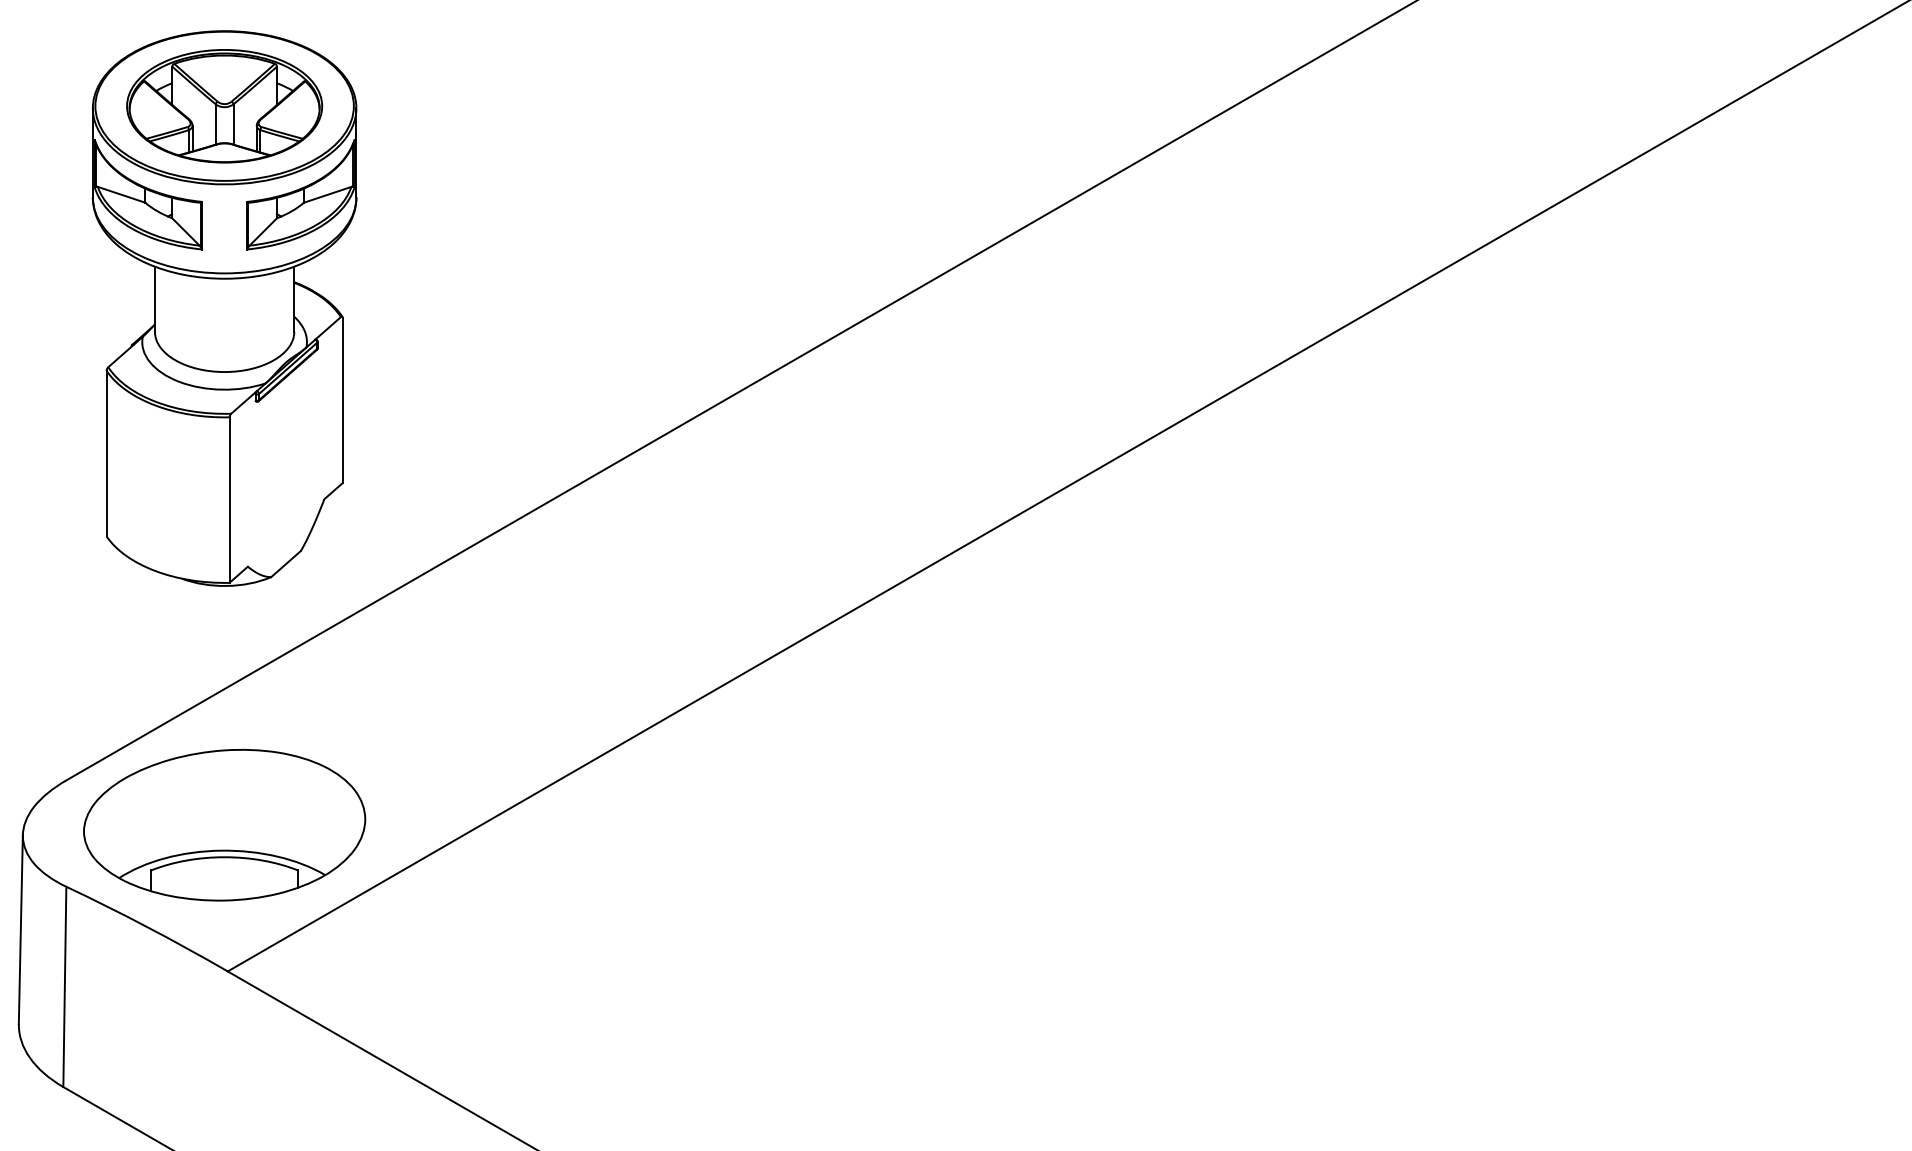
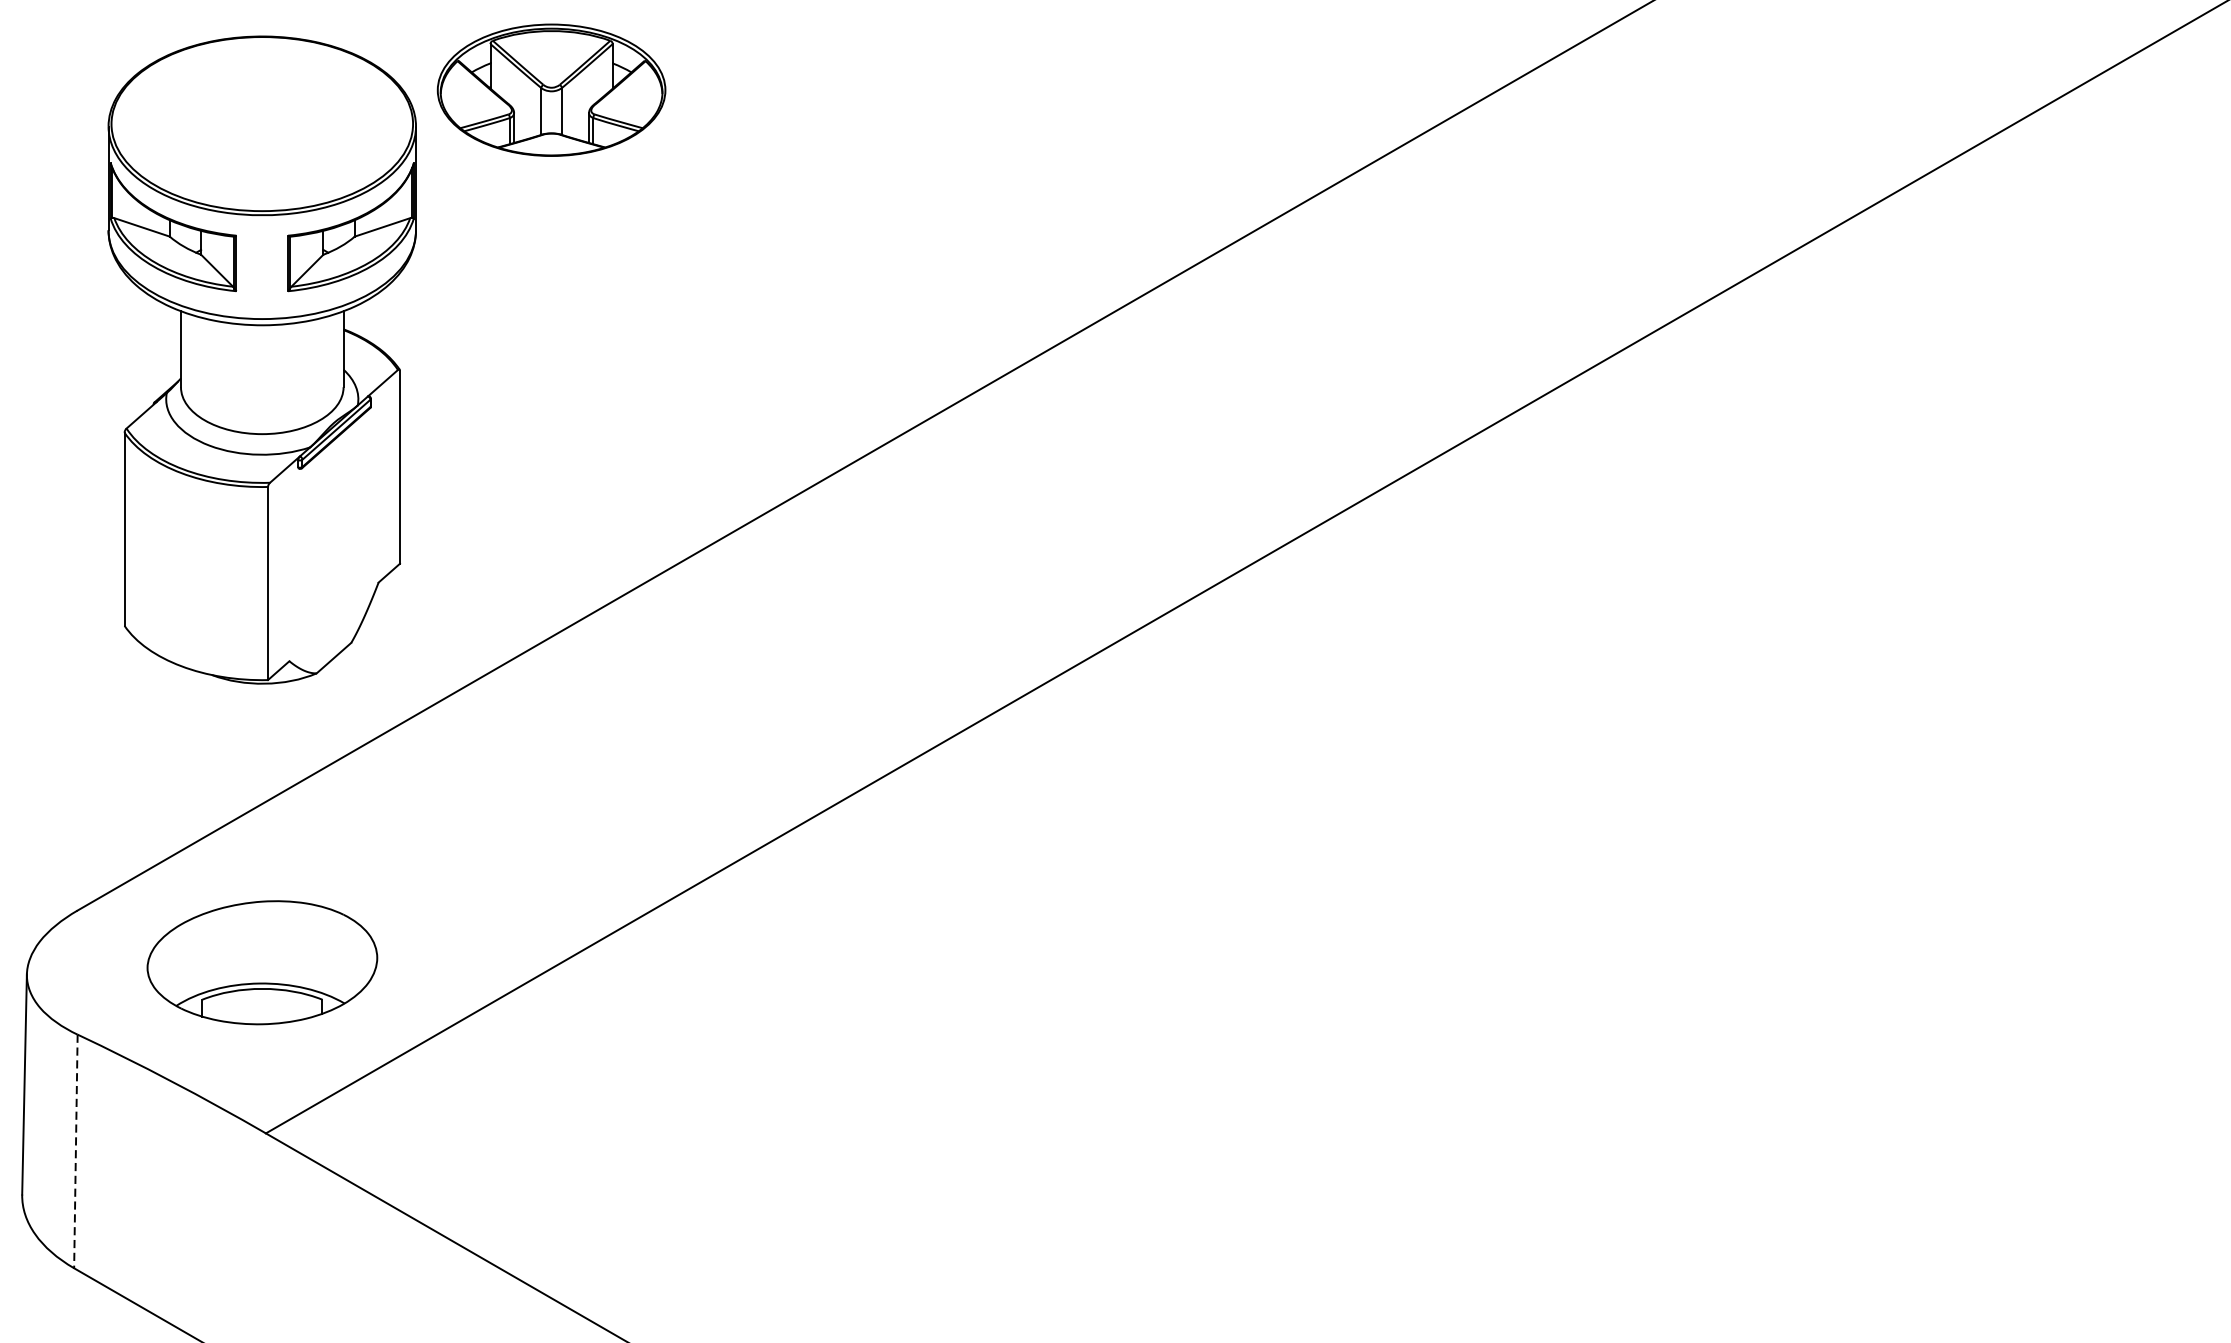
part: (224, 106) -> (551, 90), moved
part: (224, 824) -> (262, 961), size x0.7
line: (64, 987) -> (75, 1152), solid -> dashed

